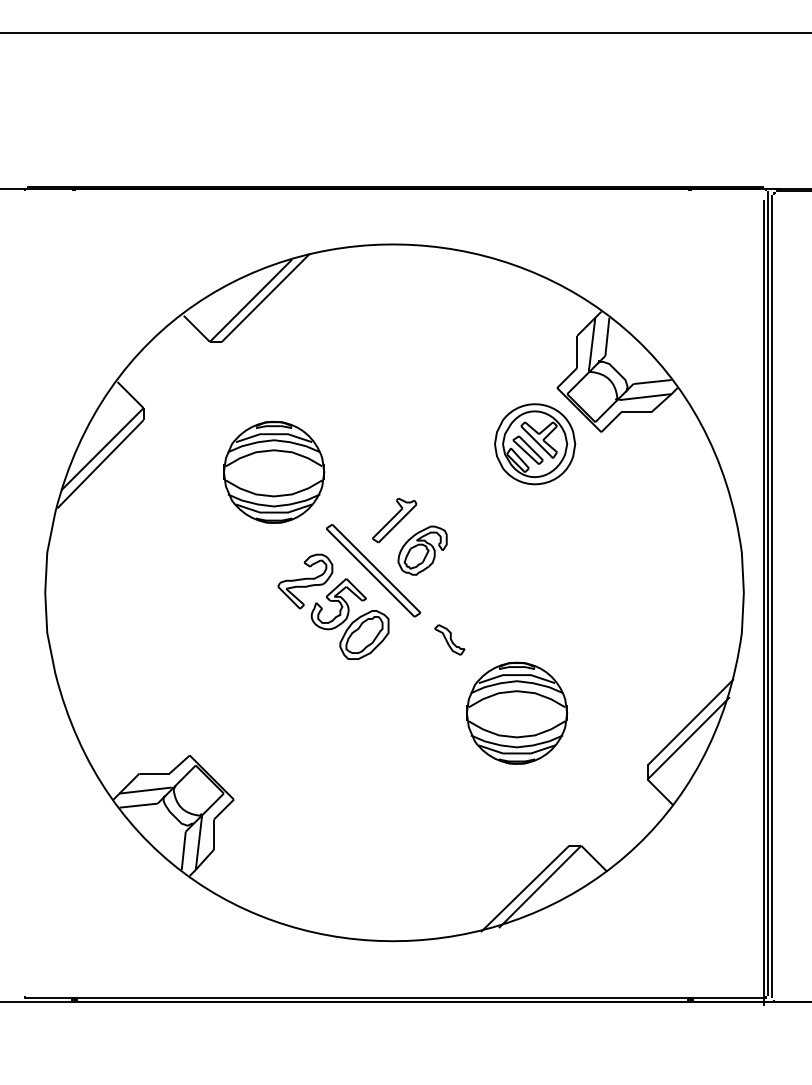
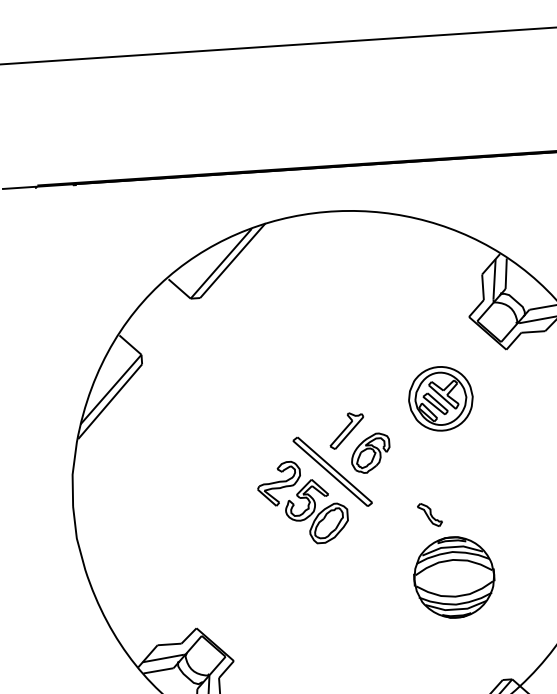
part: (535, 444) -> (441, 398), moved
part: (274, 471) -> (248, 398), removed
part: (449, 639) -> (429, 514), moved

